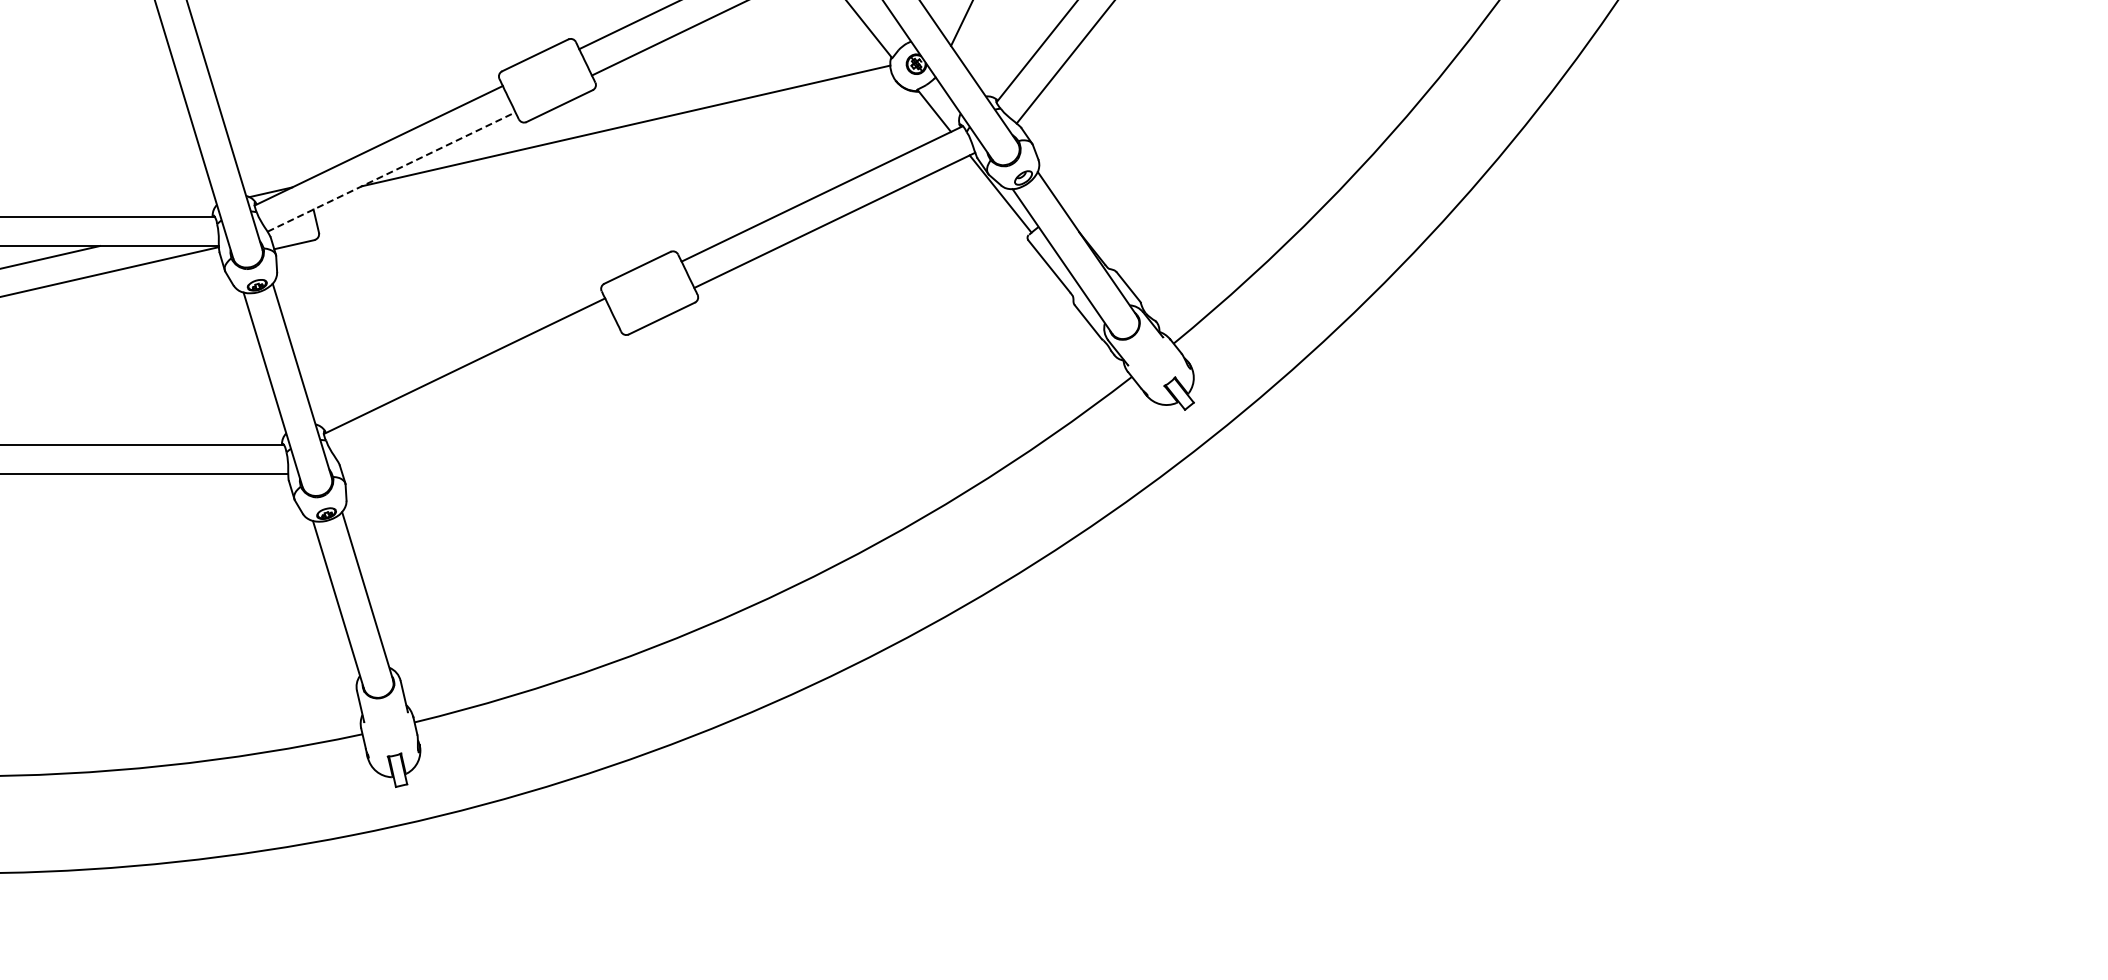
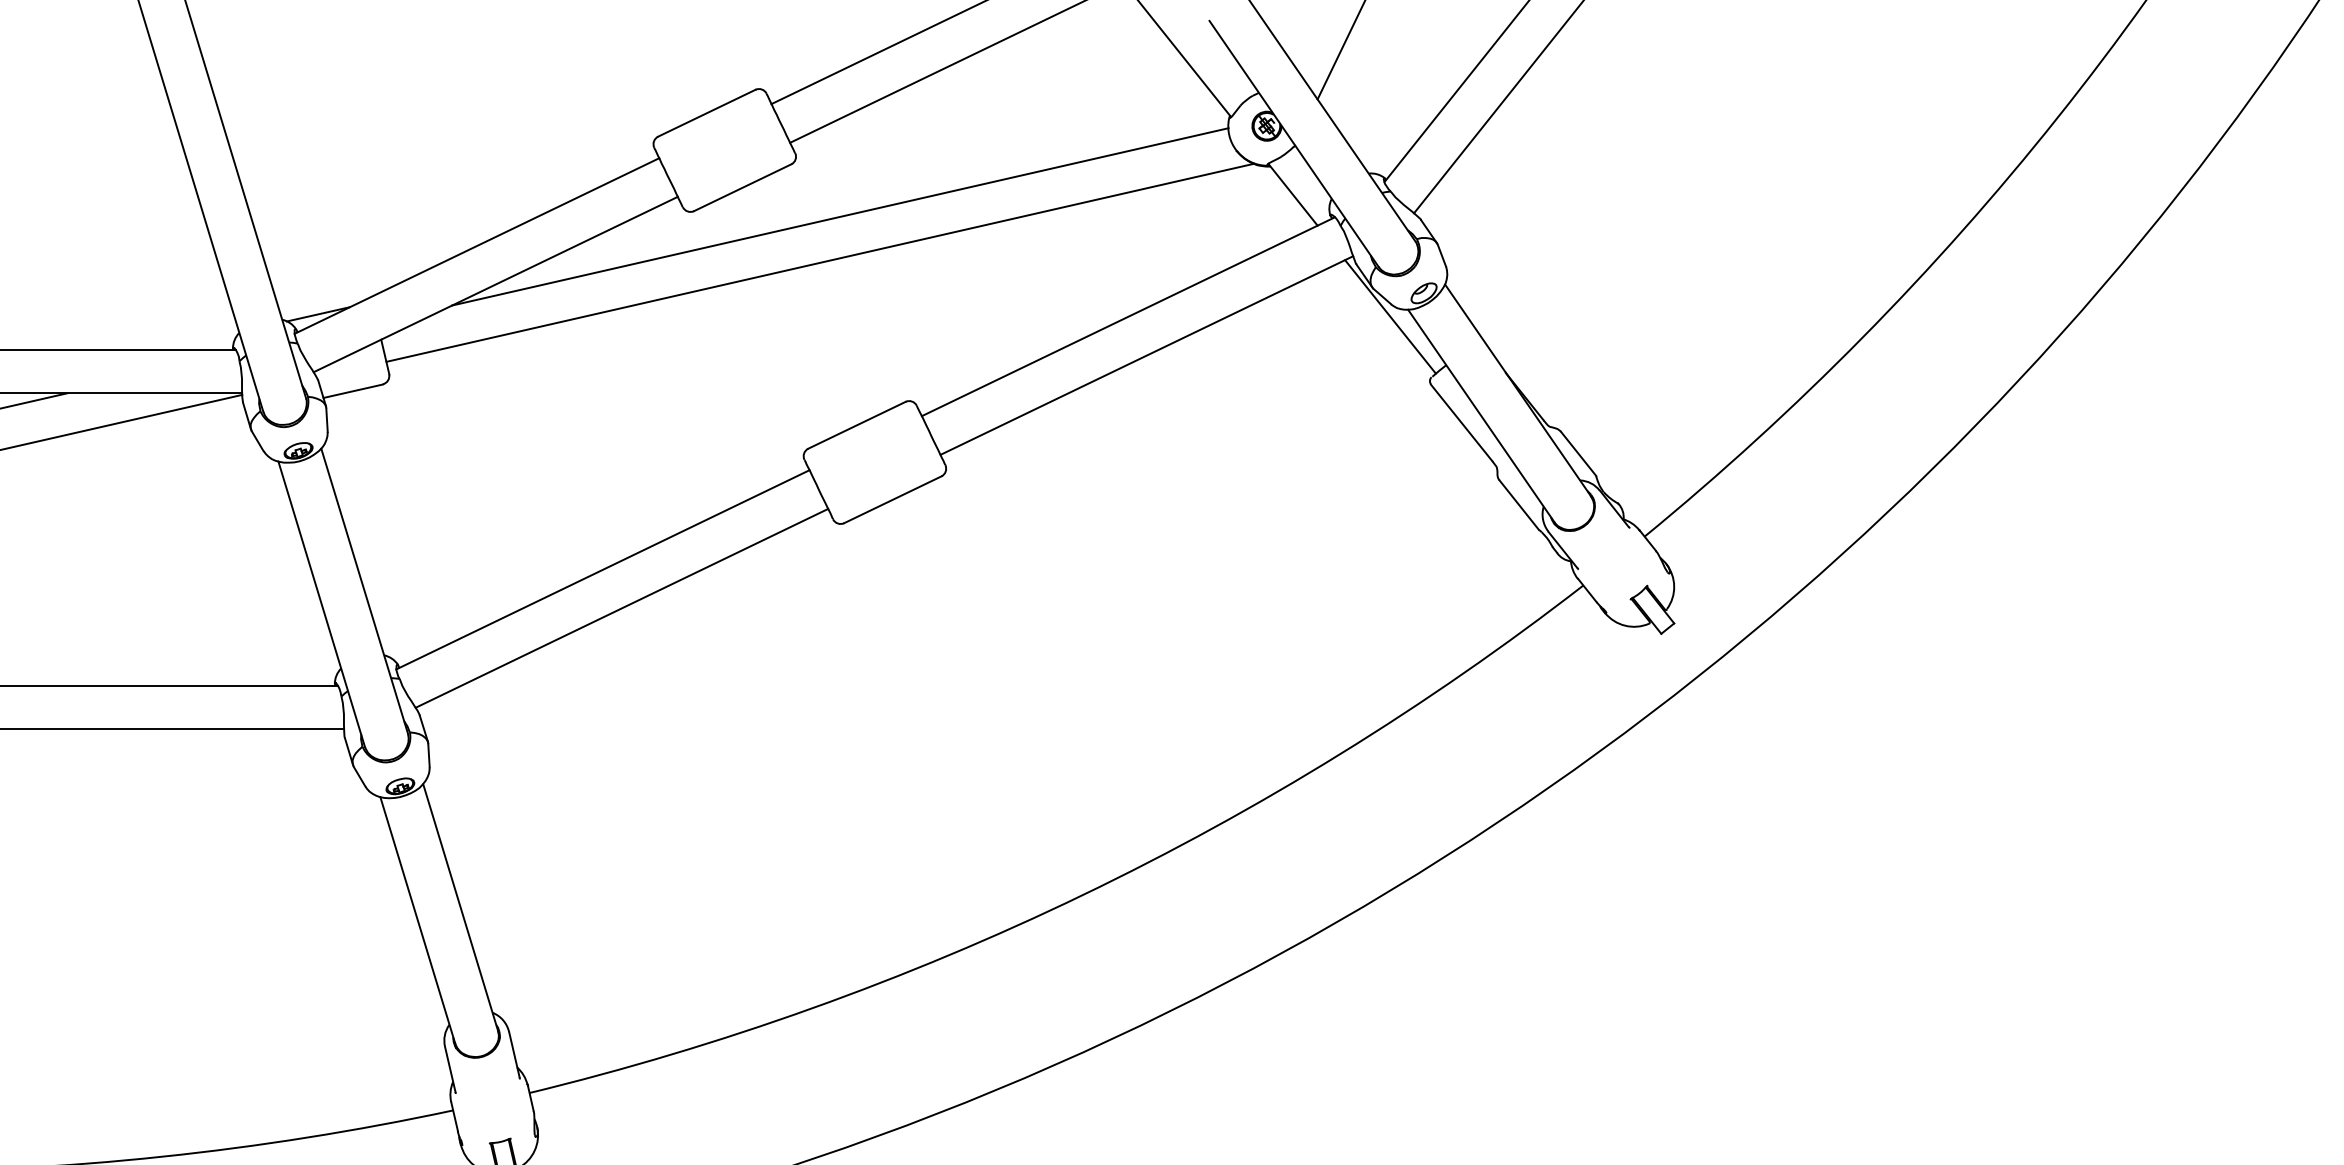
line: (612, 156) -> (820, 261), added
line: (391, 172) -> (495, 285), dashed -> solid
line: (477, 392) -> (622, 608), added

